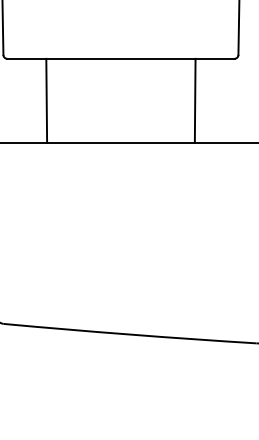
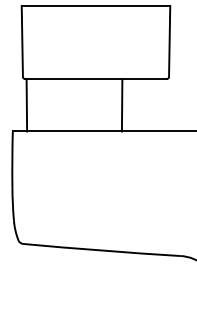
line: (46, 101) -> (26, 105), moved
line: (194, 101) -> (121, 105), moved

